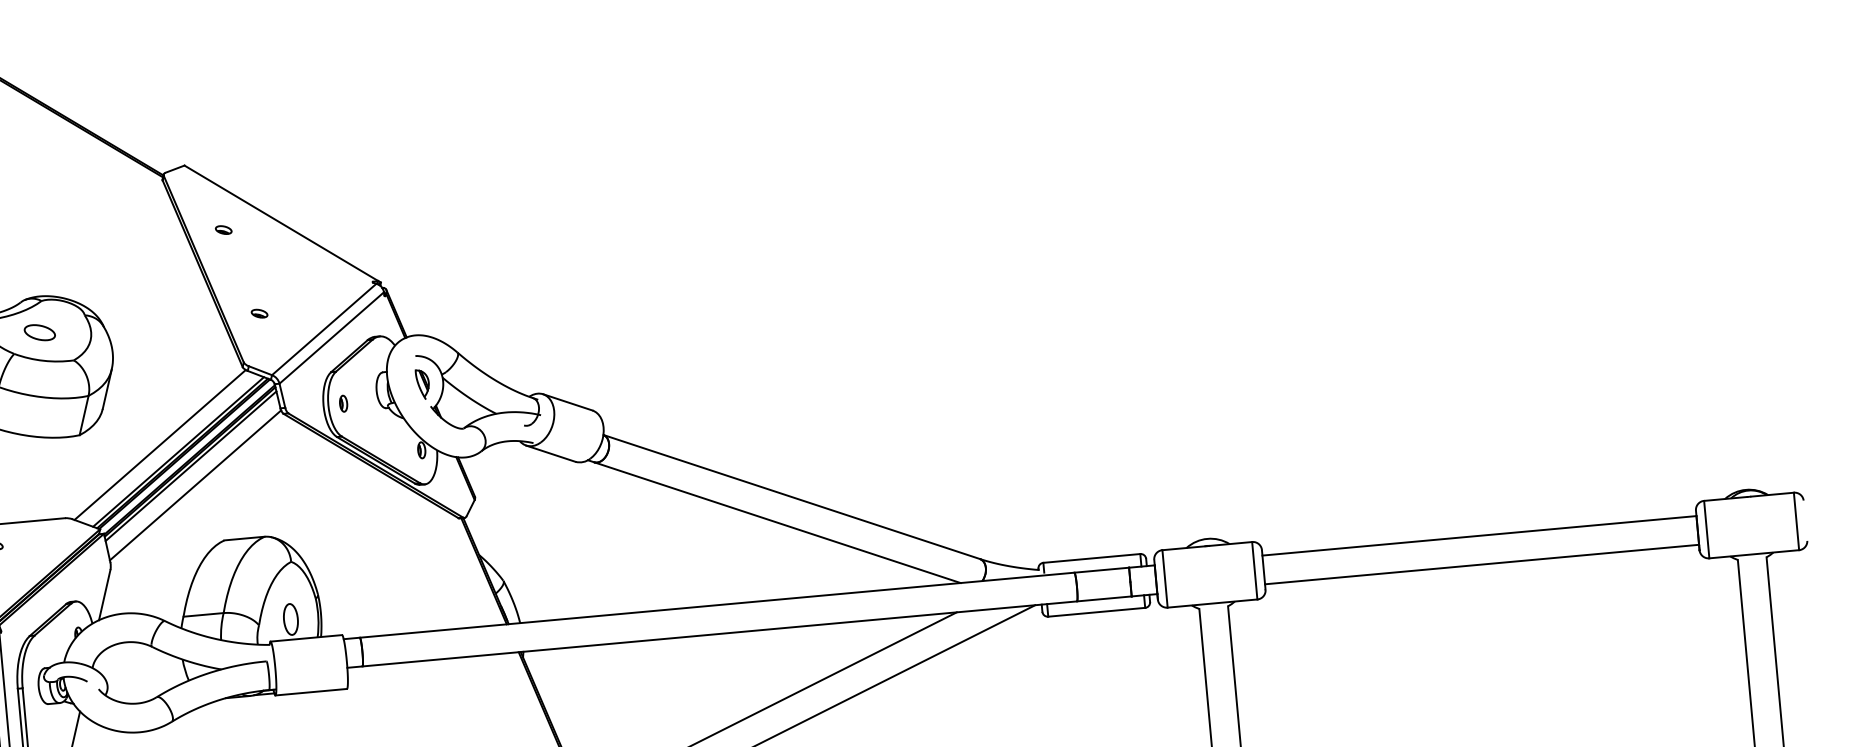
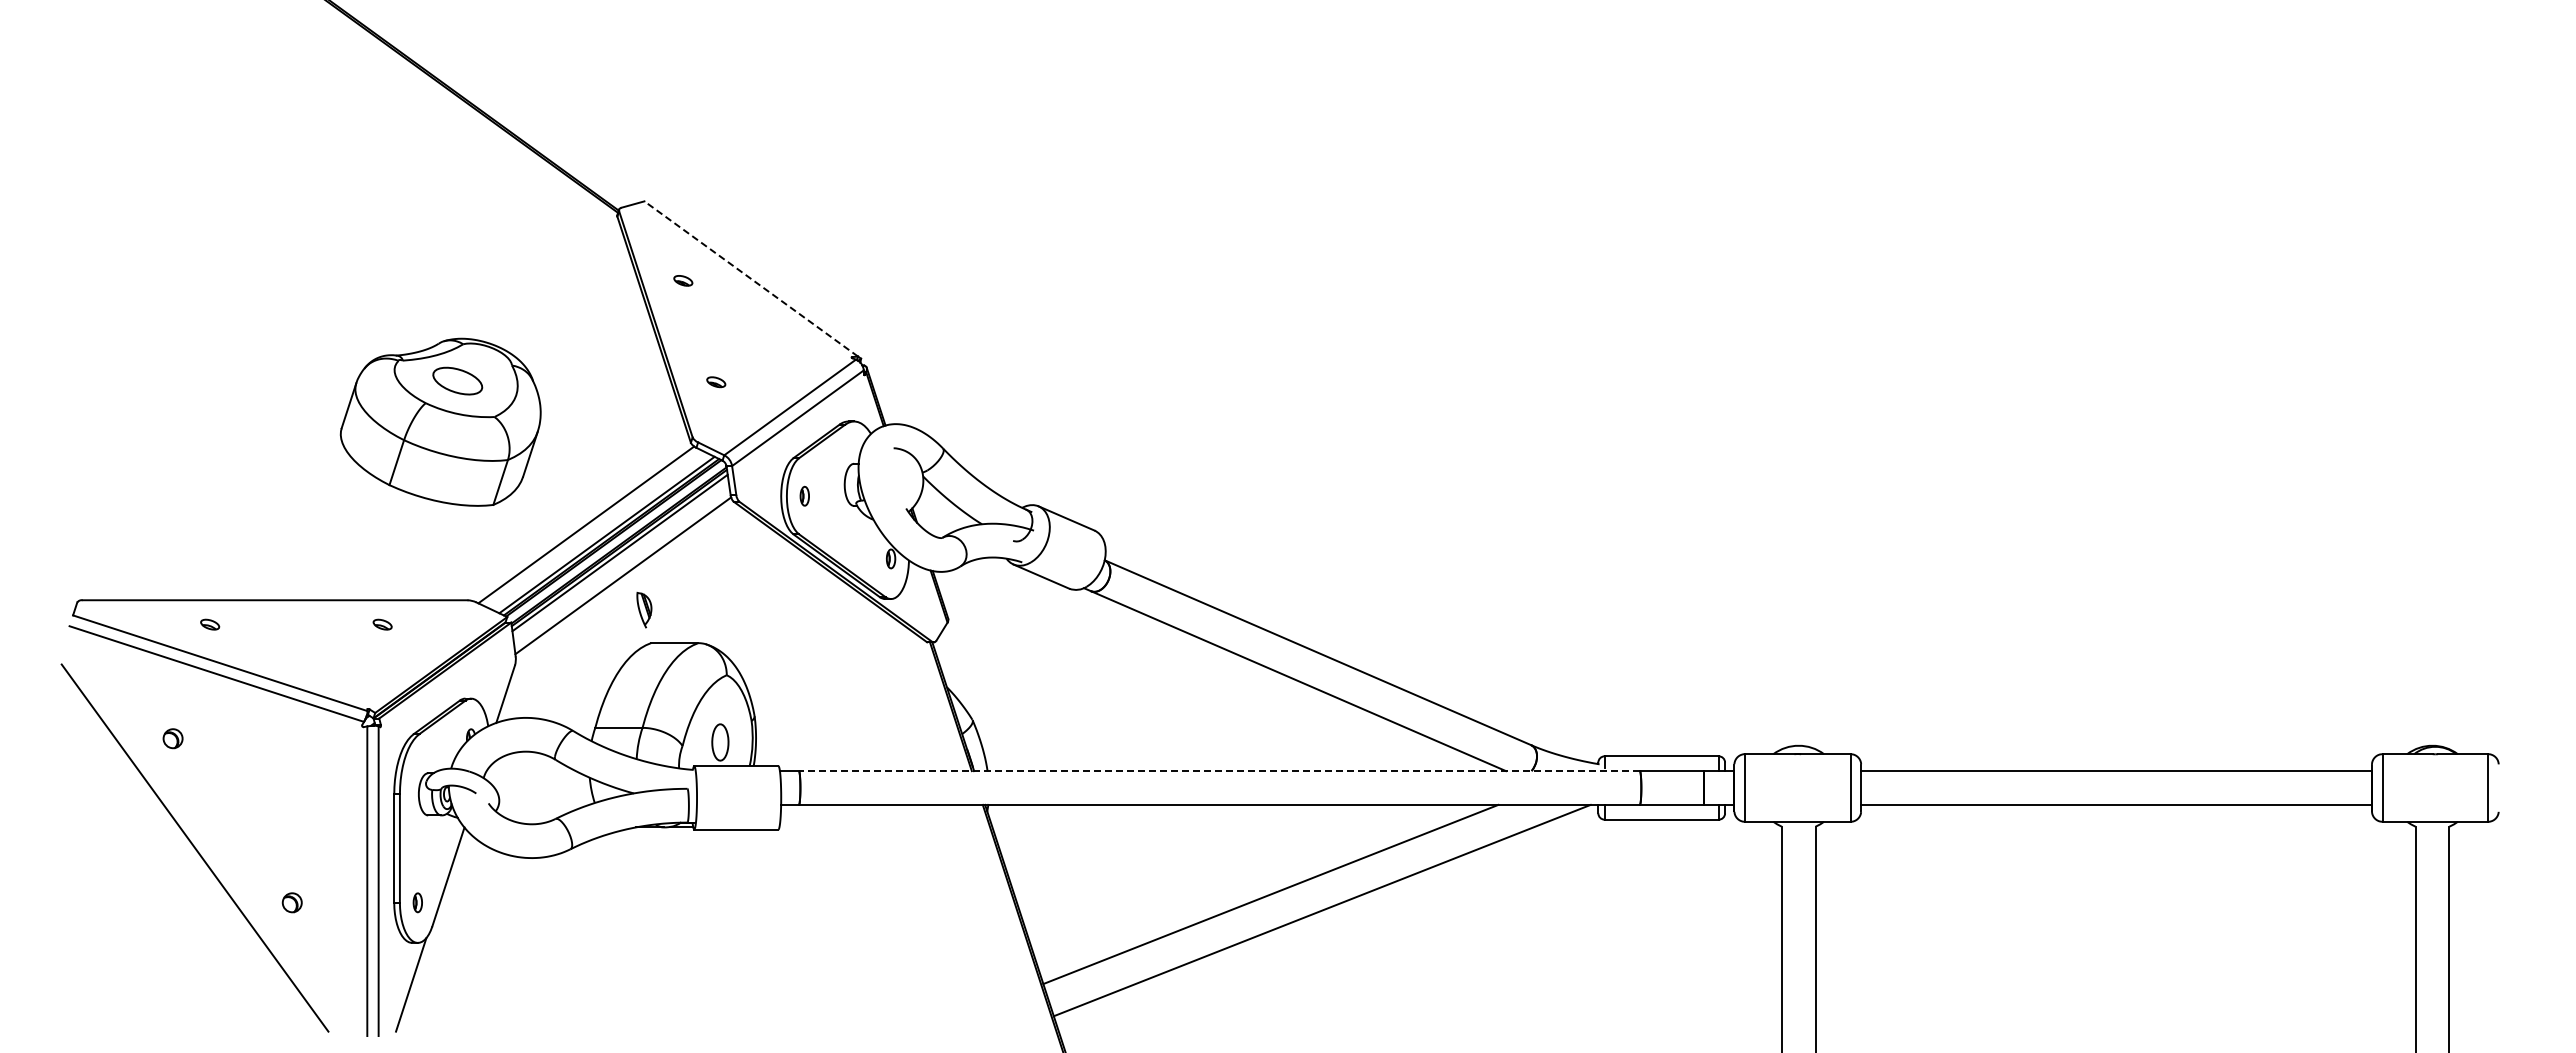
line: (280, 222) -> (750, 278), solid -> dashed
part: (39, 332) -> (457, 380), size x1.4
part: (423, 384) -> (644, 610), moved
line: (716, 605) -> (1218, 771), solid -> dashed

